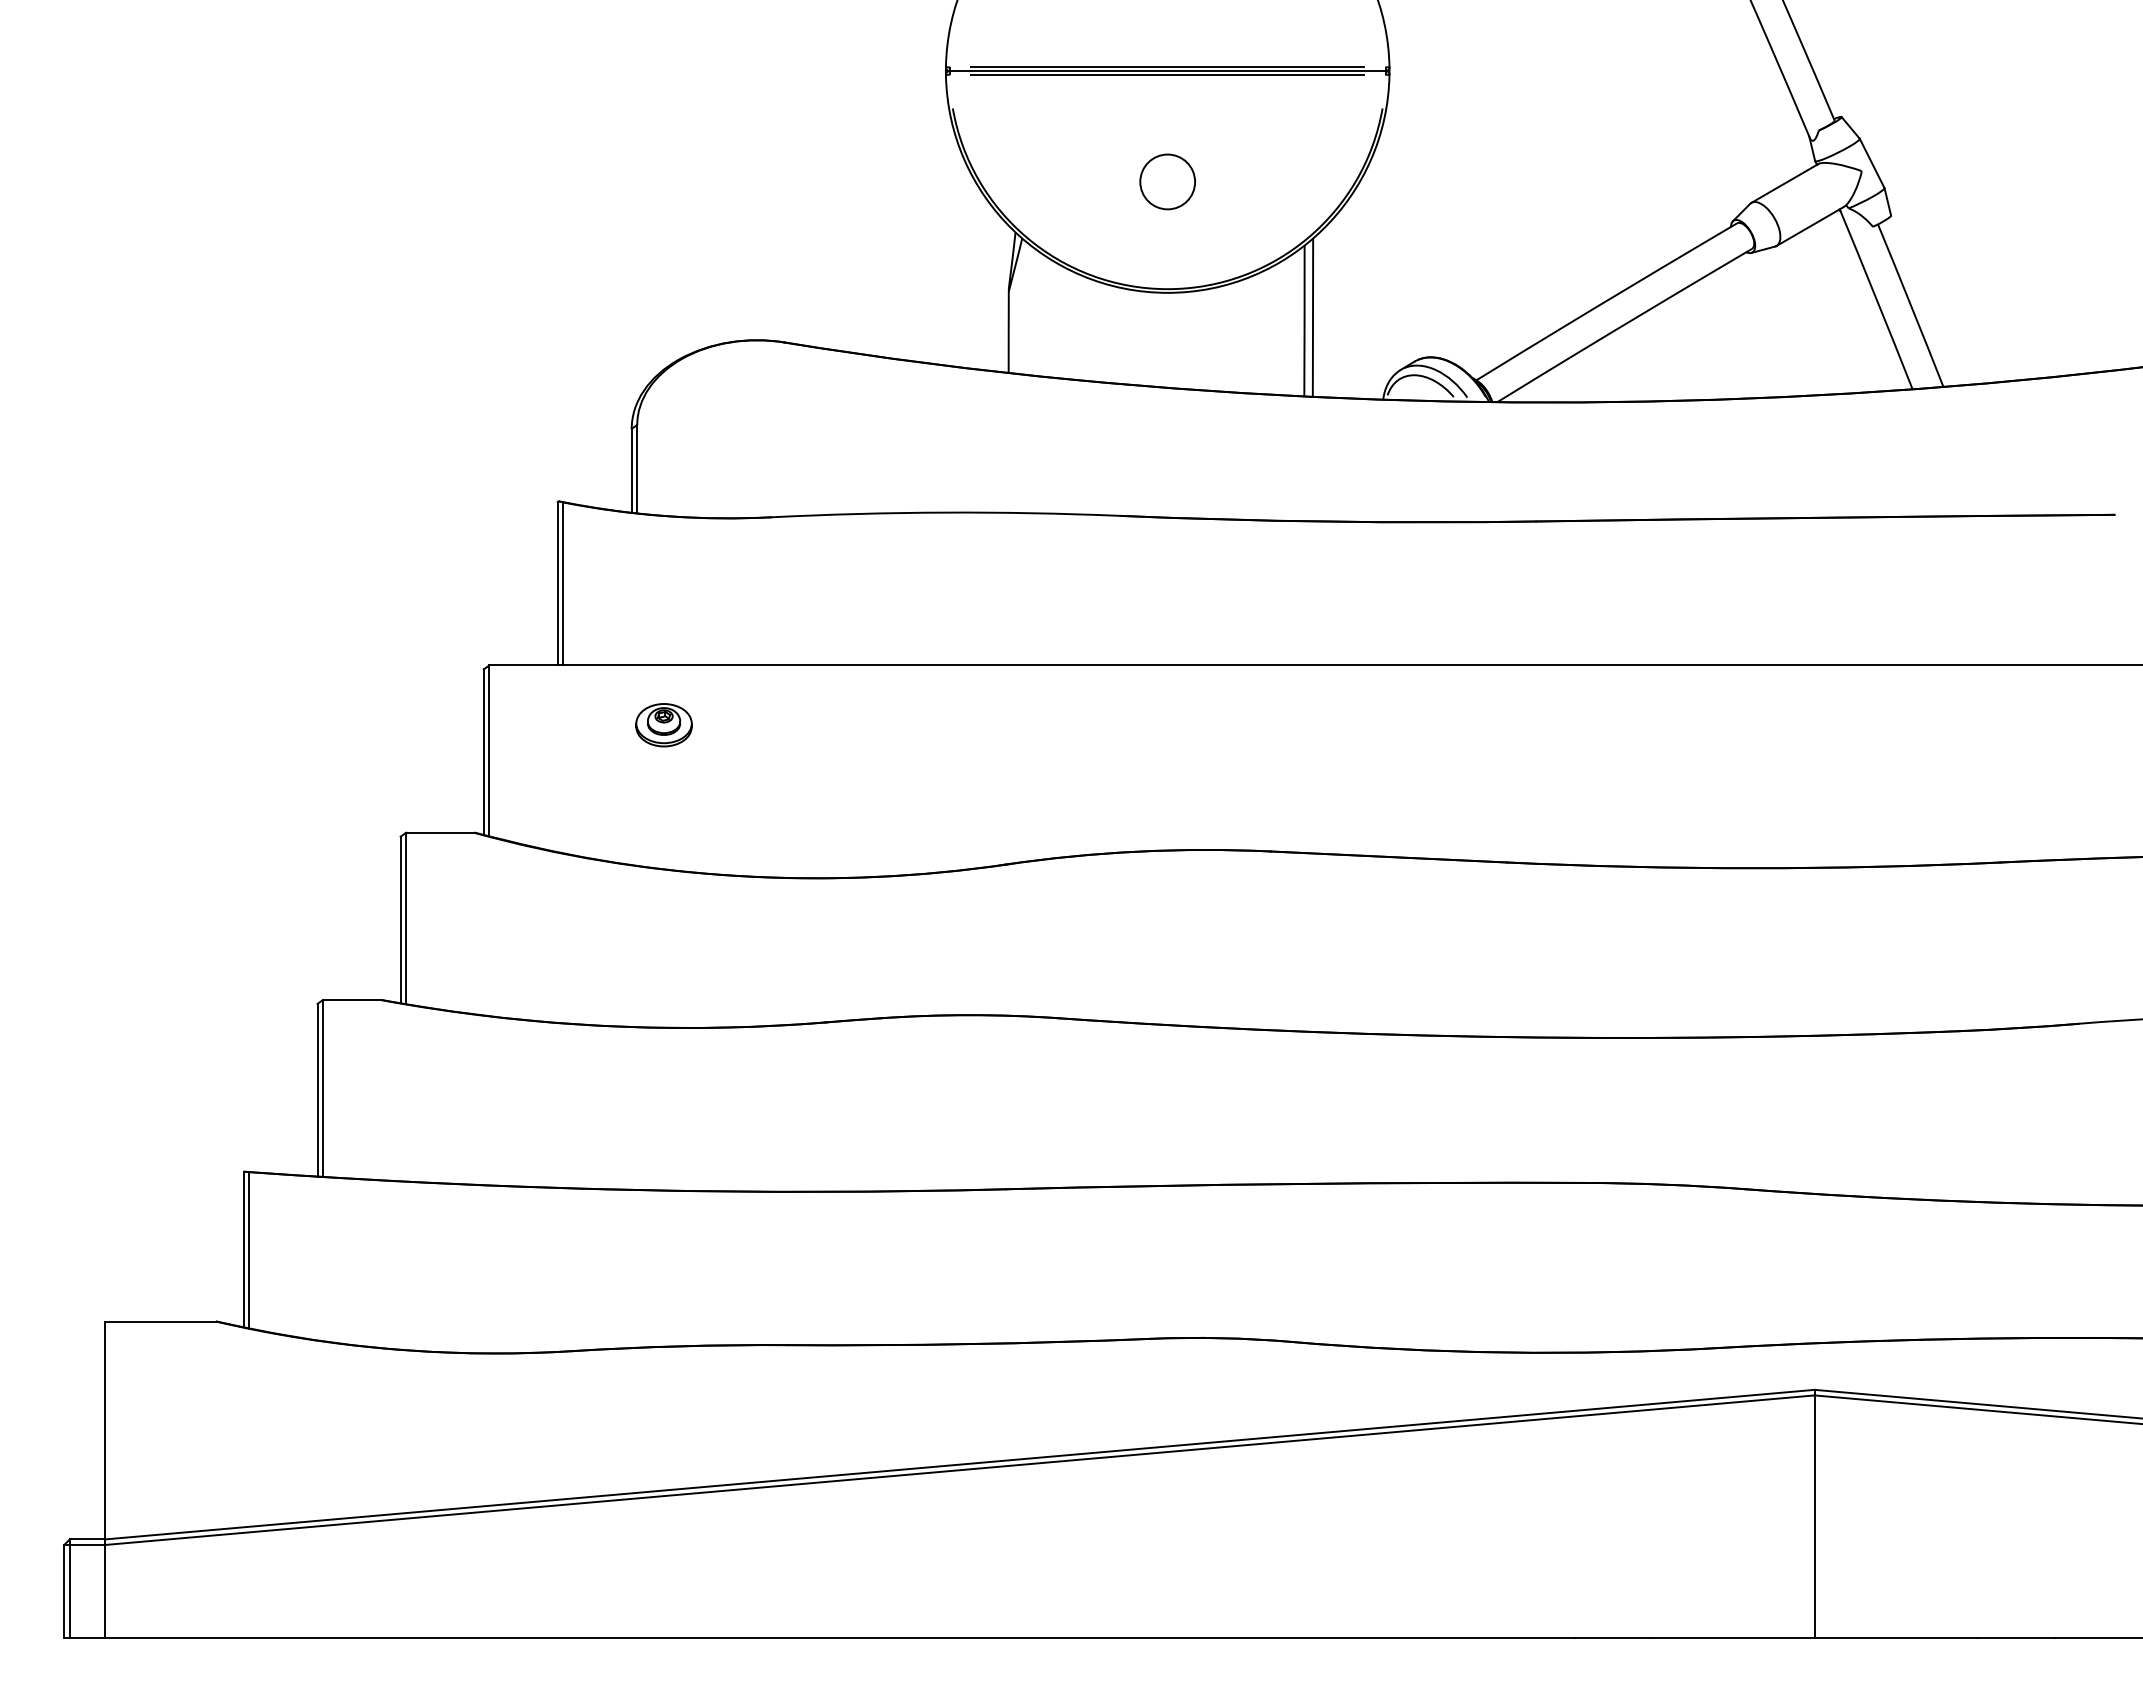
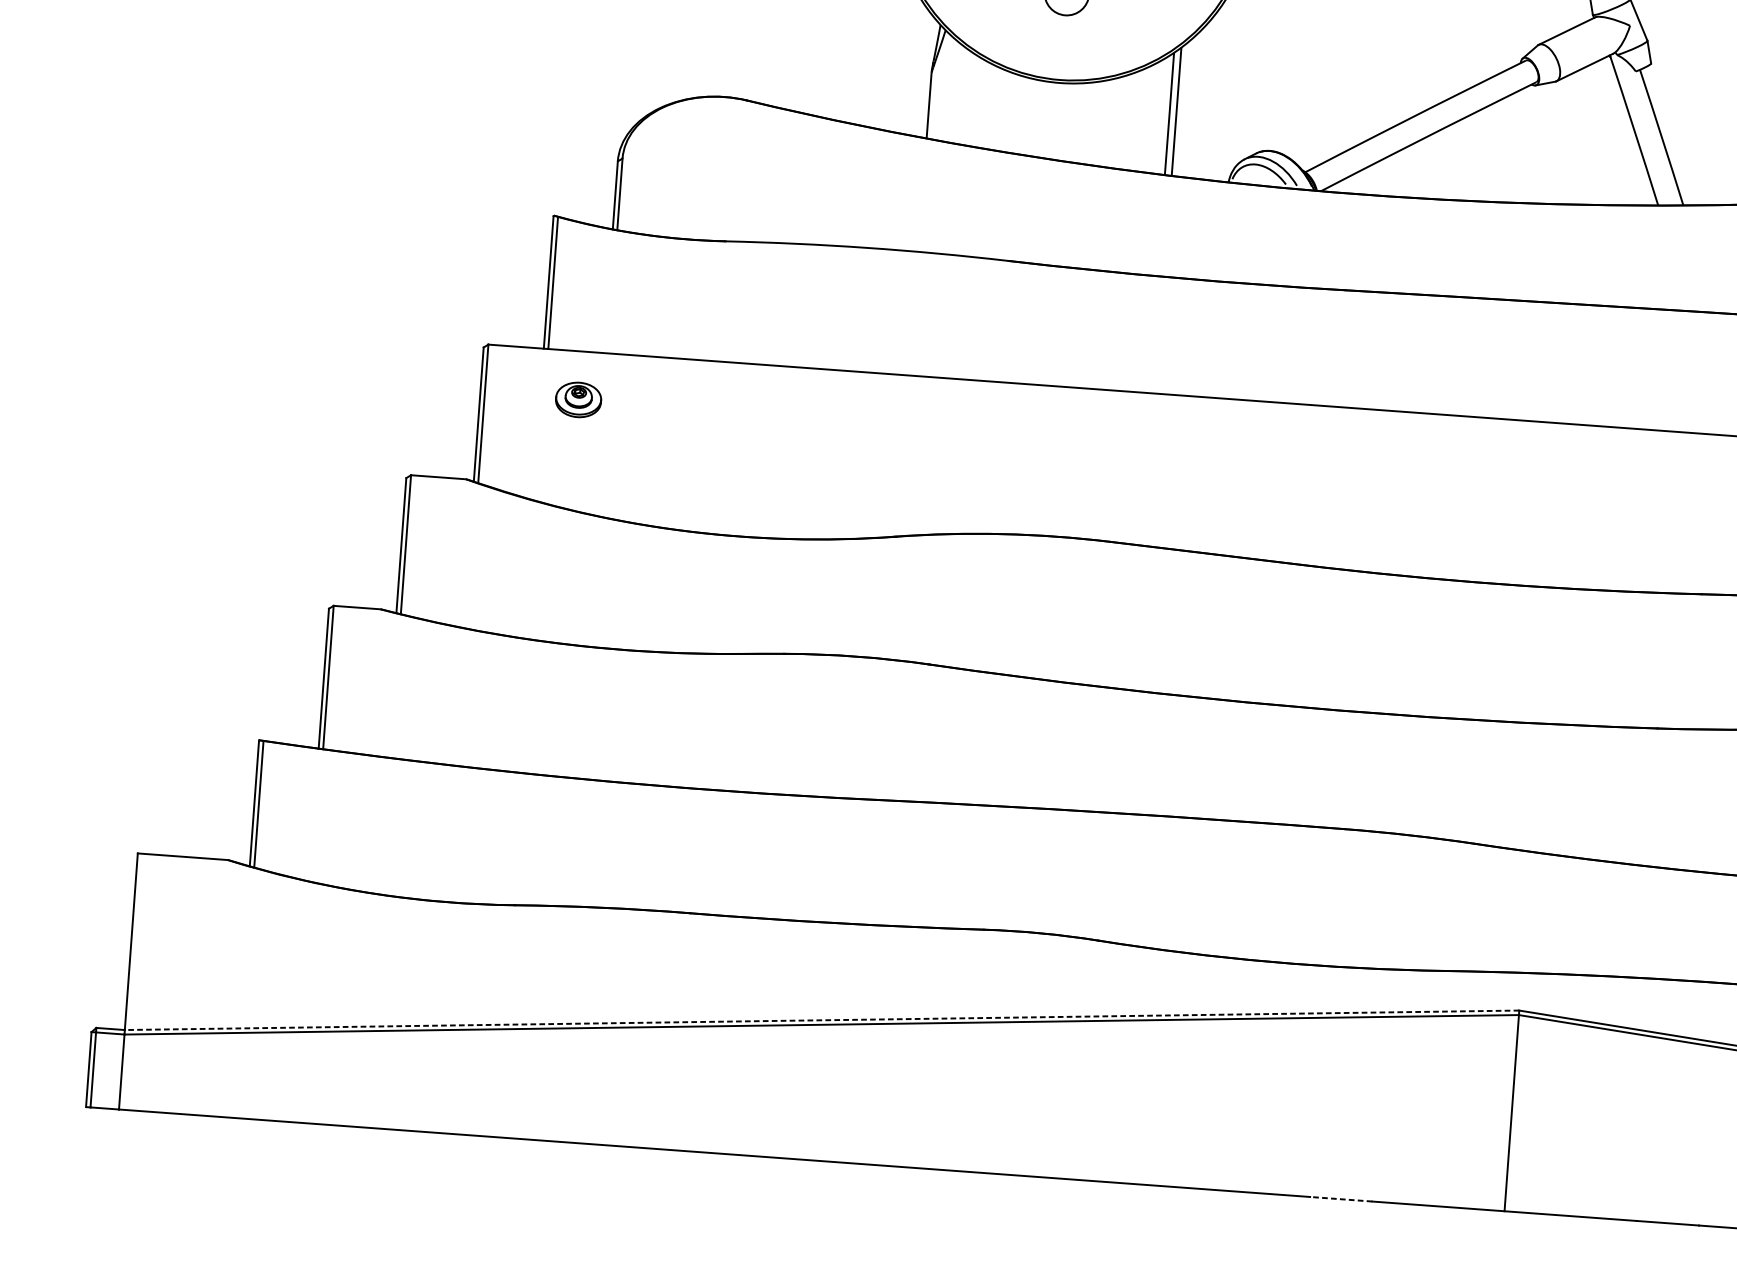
part: (663, 725) -> (578, 400), moved
line: (959, 1464) -> (821, 1020), solid -> dashed
line: (1612, 1637) -> (1340, 1199), solid -> dashed

